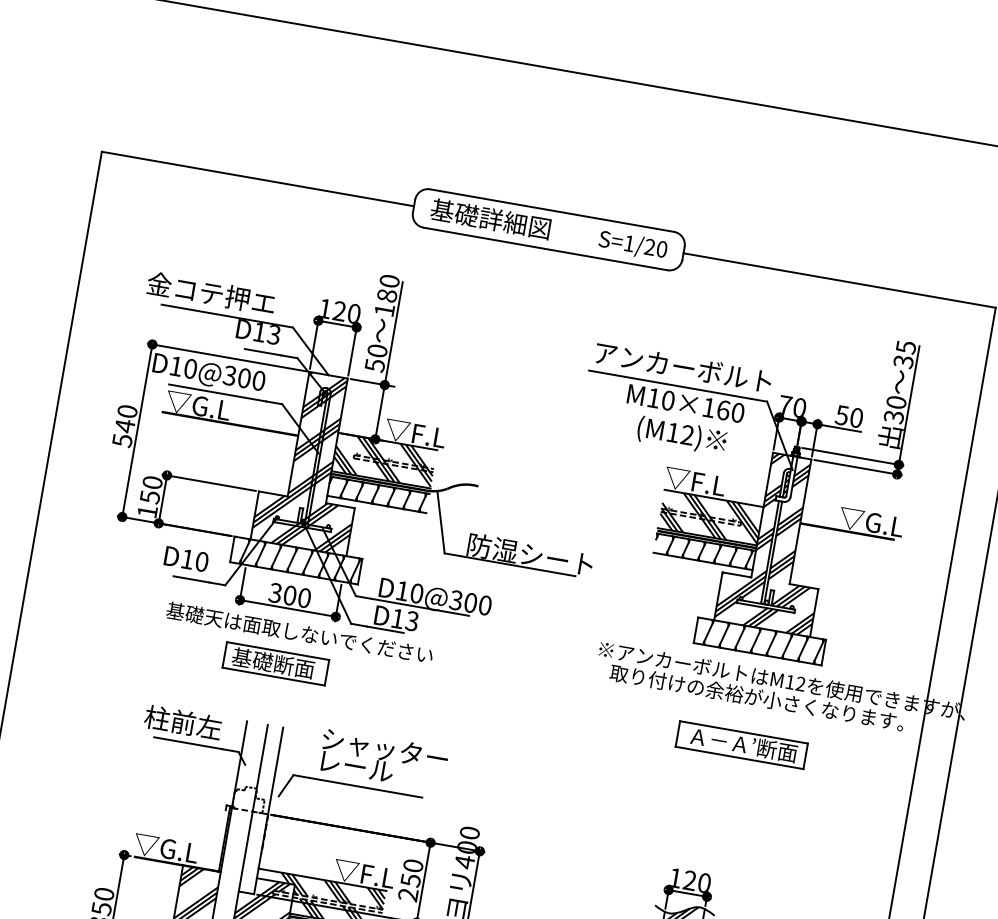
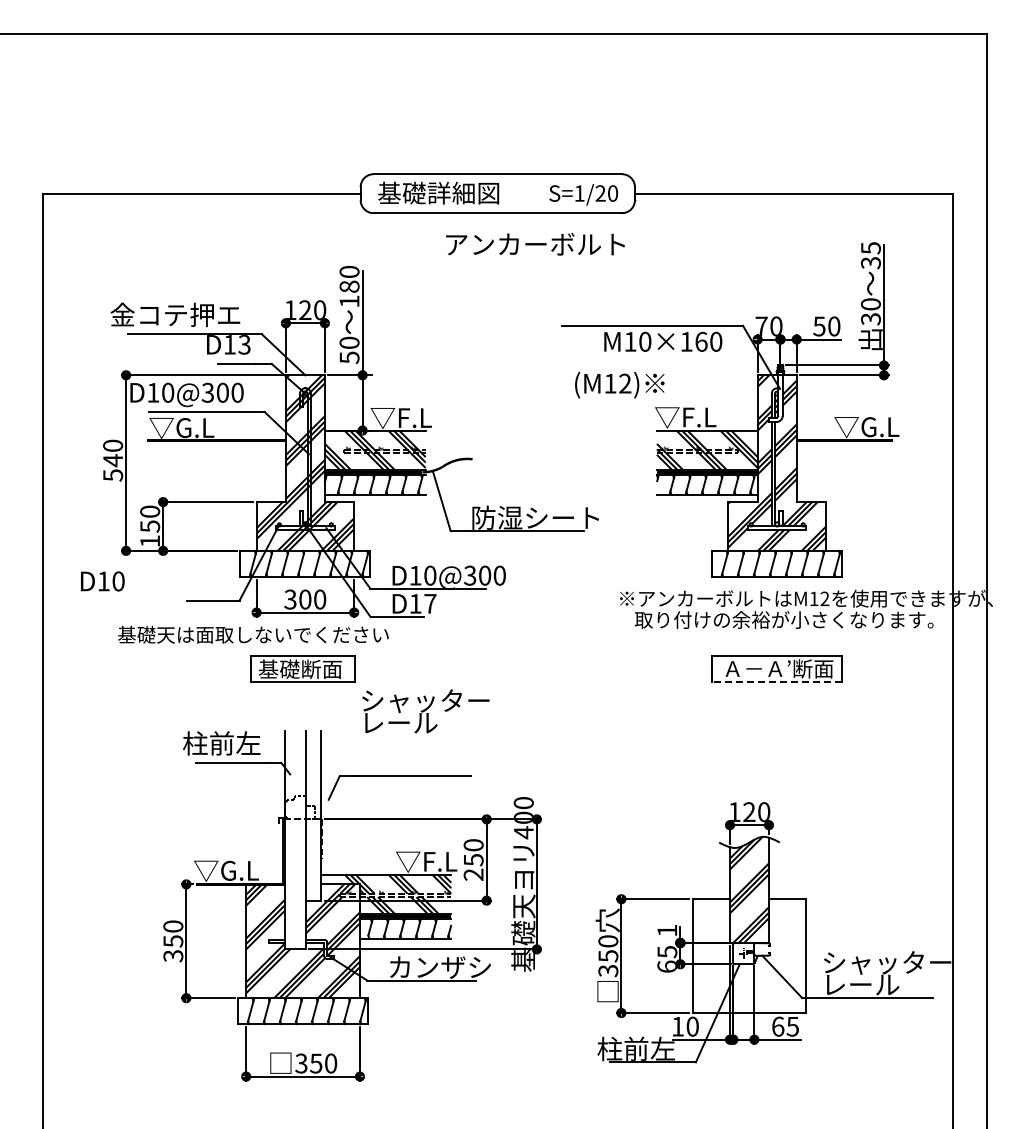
text: (683, 366) -> (535, 243), moved
text: (681, 436) -> (619, 385), moved
text: (186, 559) -> (102, 581), moved
text: (412, 620) -> (430, 603), D13 -> D17
text: (299, 632) -> (253, 634), moved
line: (738, 757) -> (776, 682), solid -> dashed
text: (383, 759) -> (425, 711), moved

